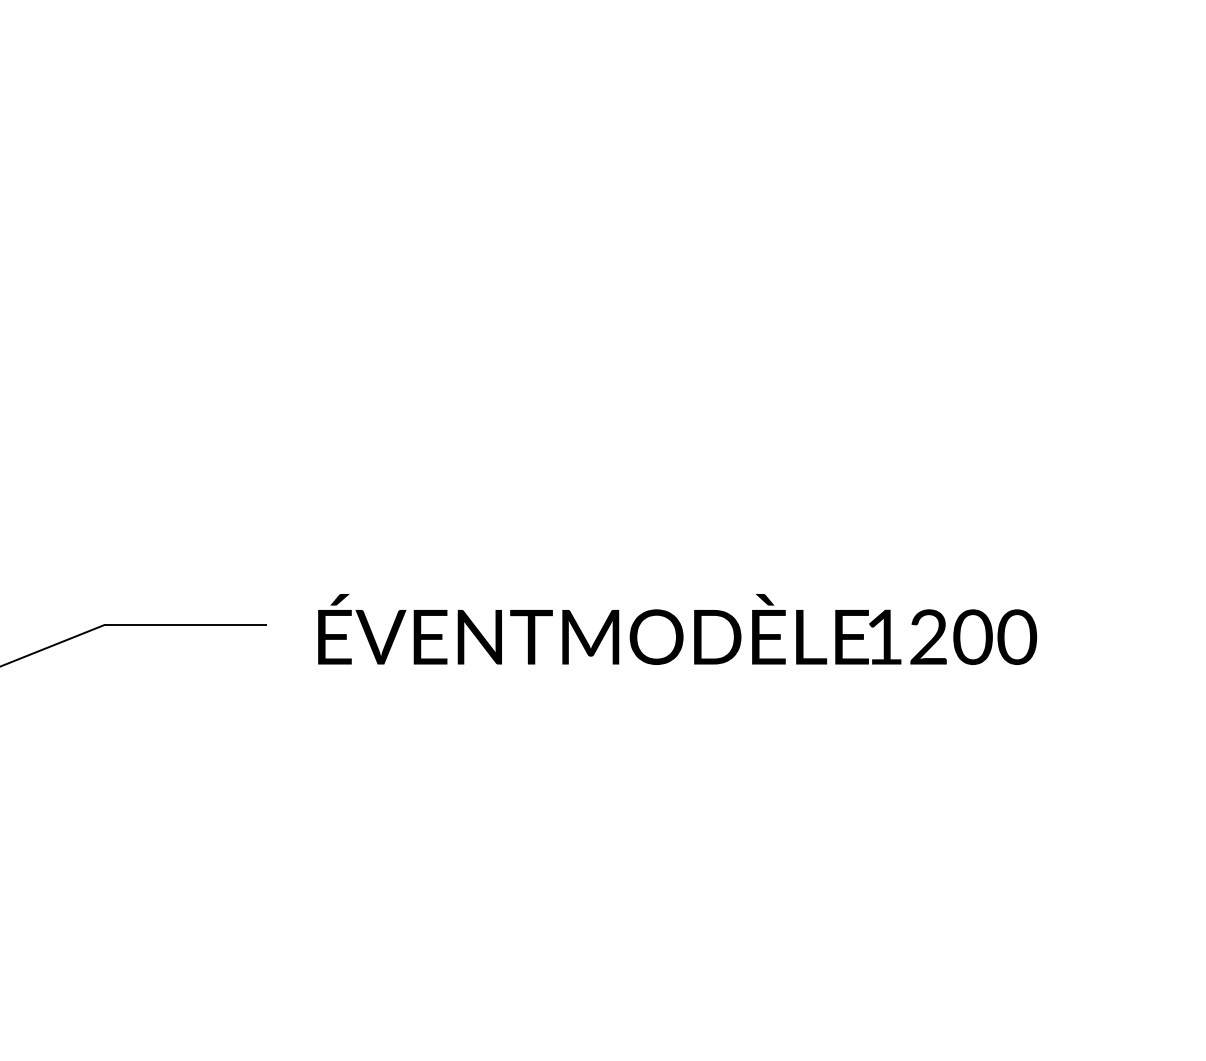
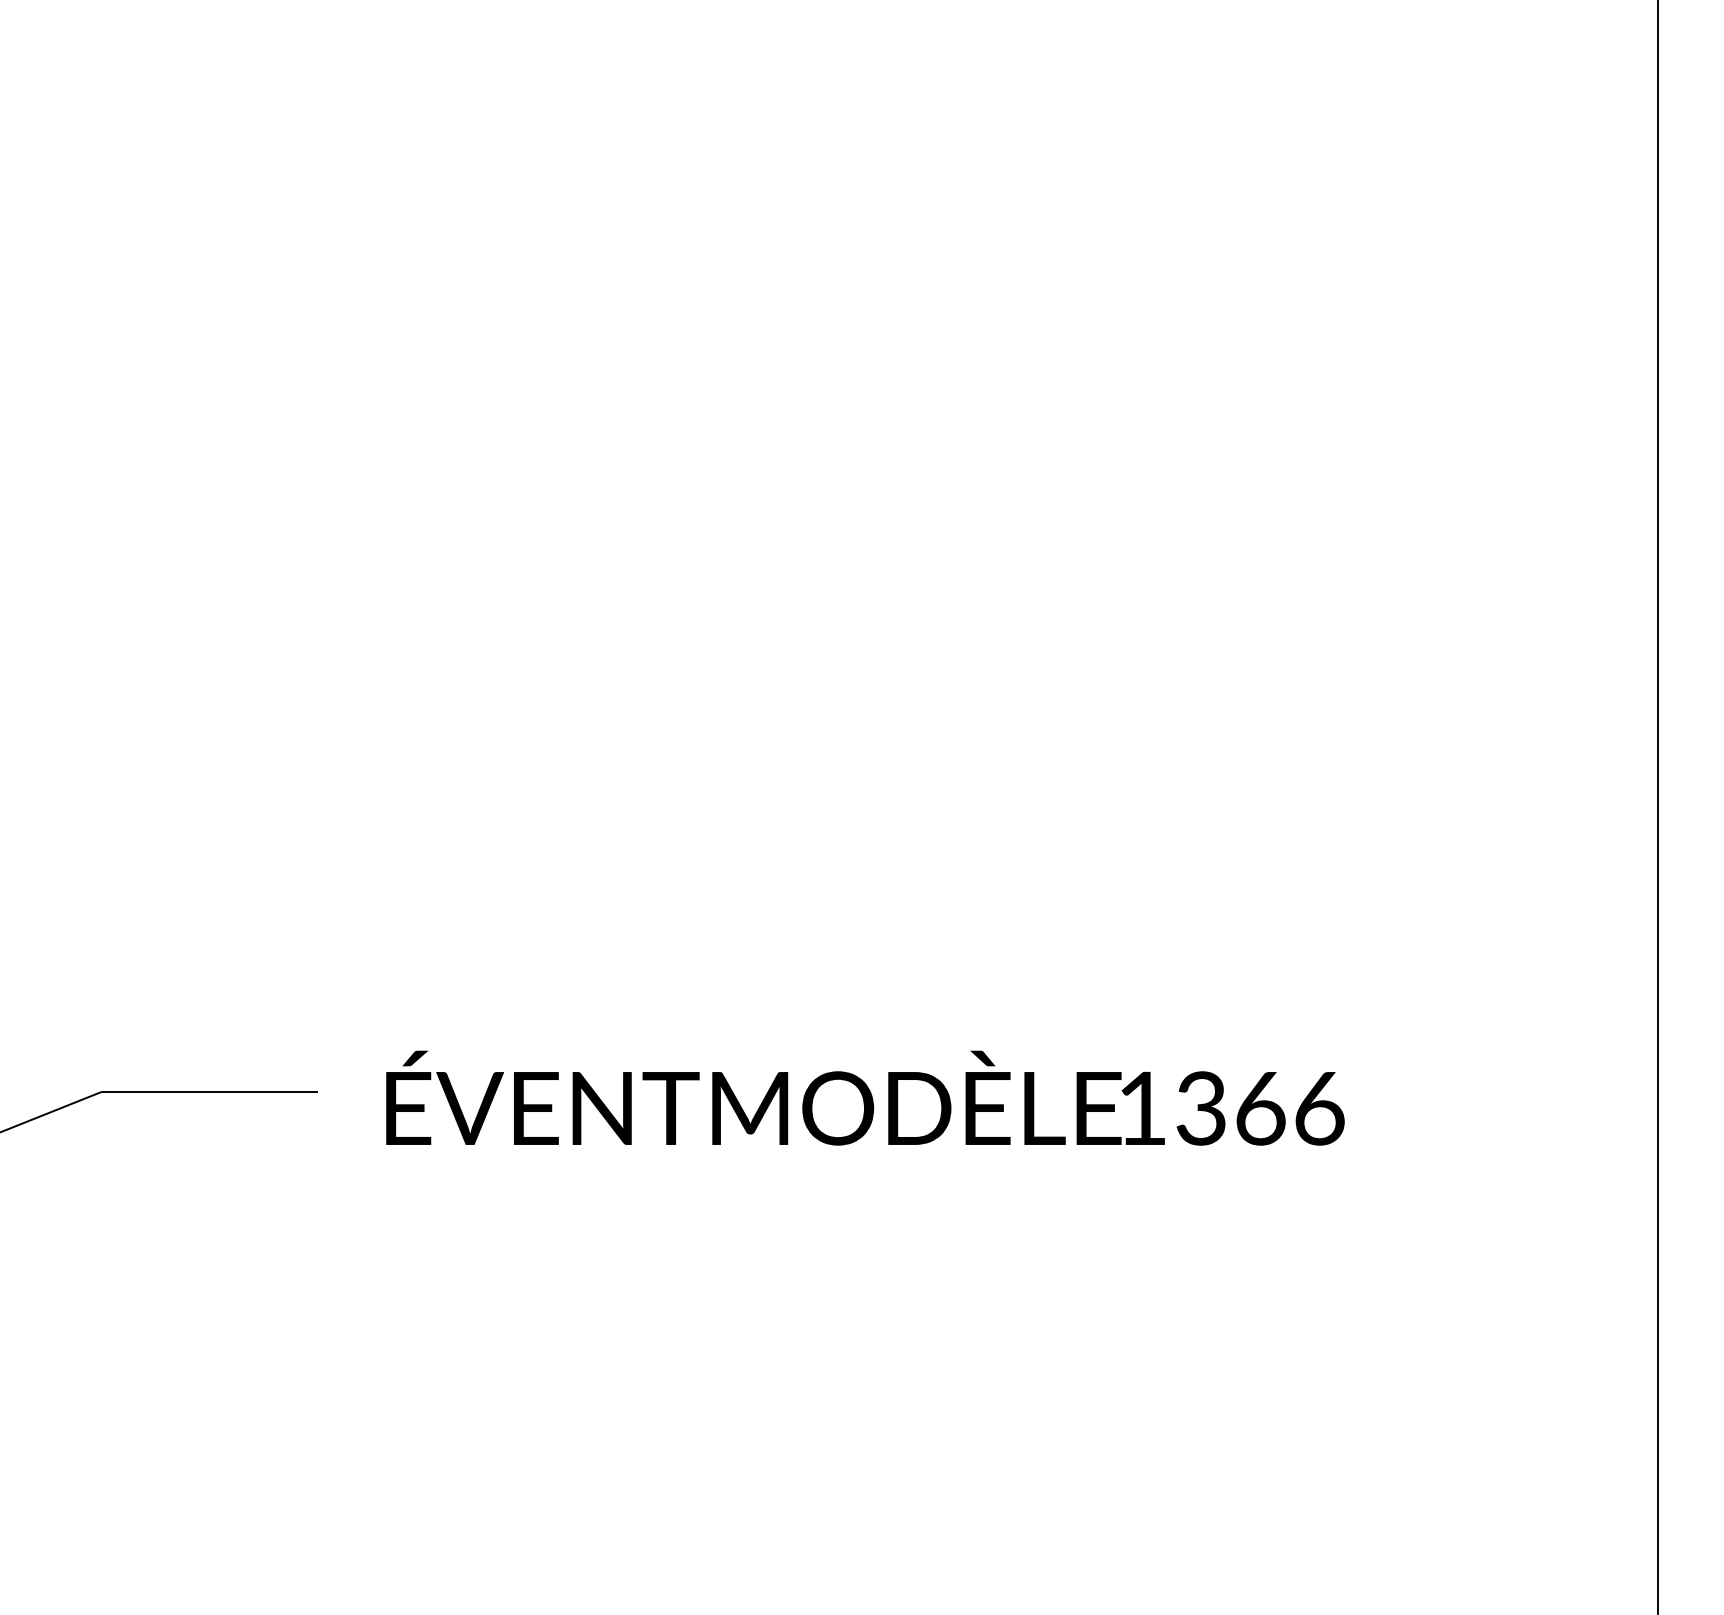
text: (973, 637) -> (1261, 1108), 1200 -> 1366

